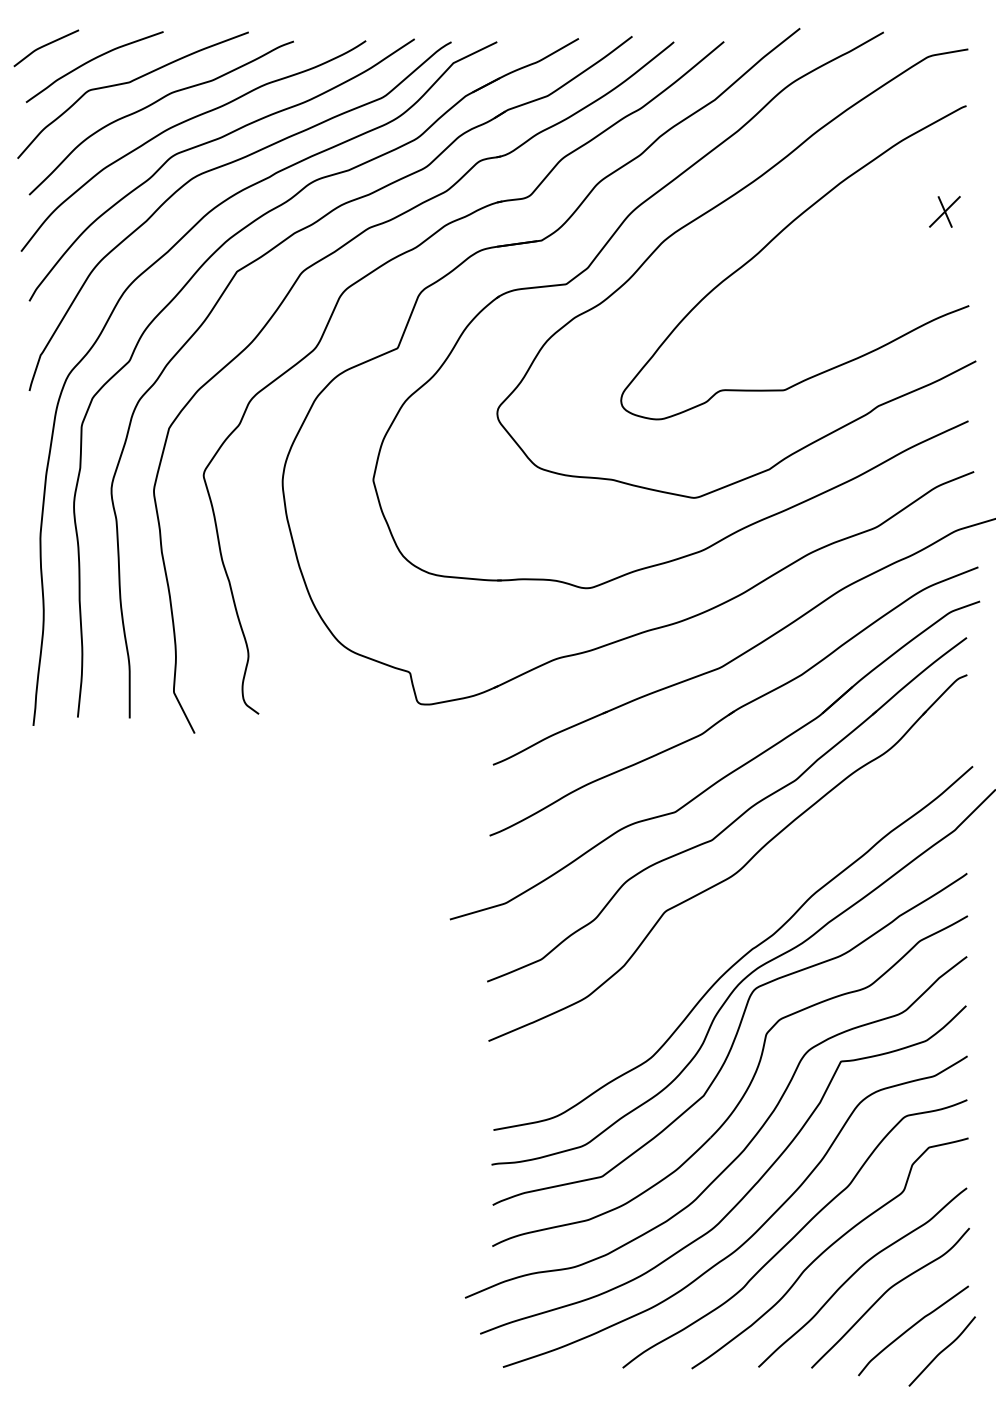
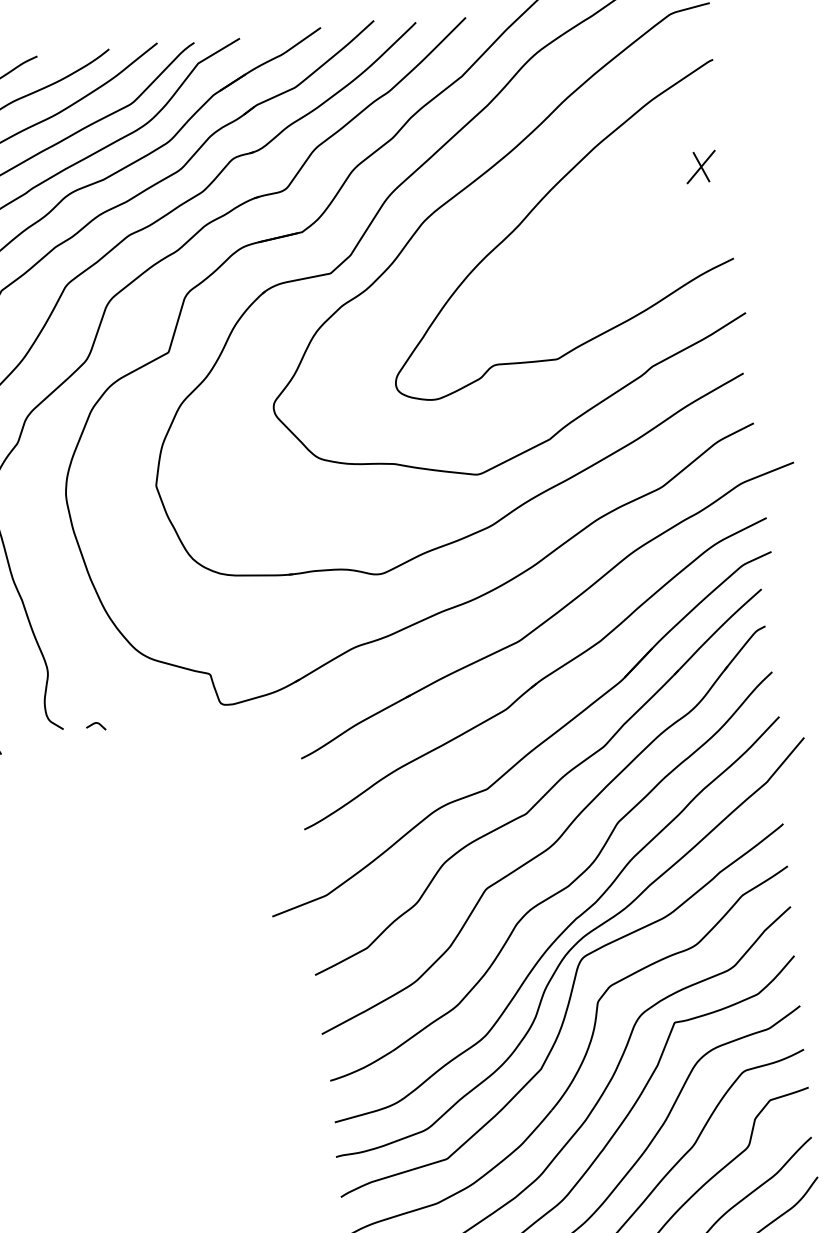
curve: (291, 711) -> (95, 723), added
part: (738, 919) -> (559, 890), added

